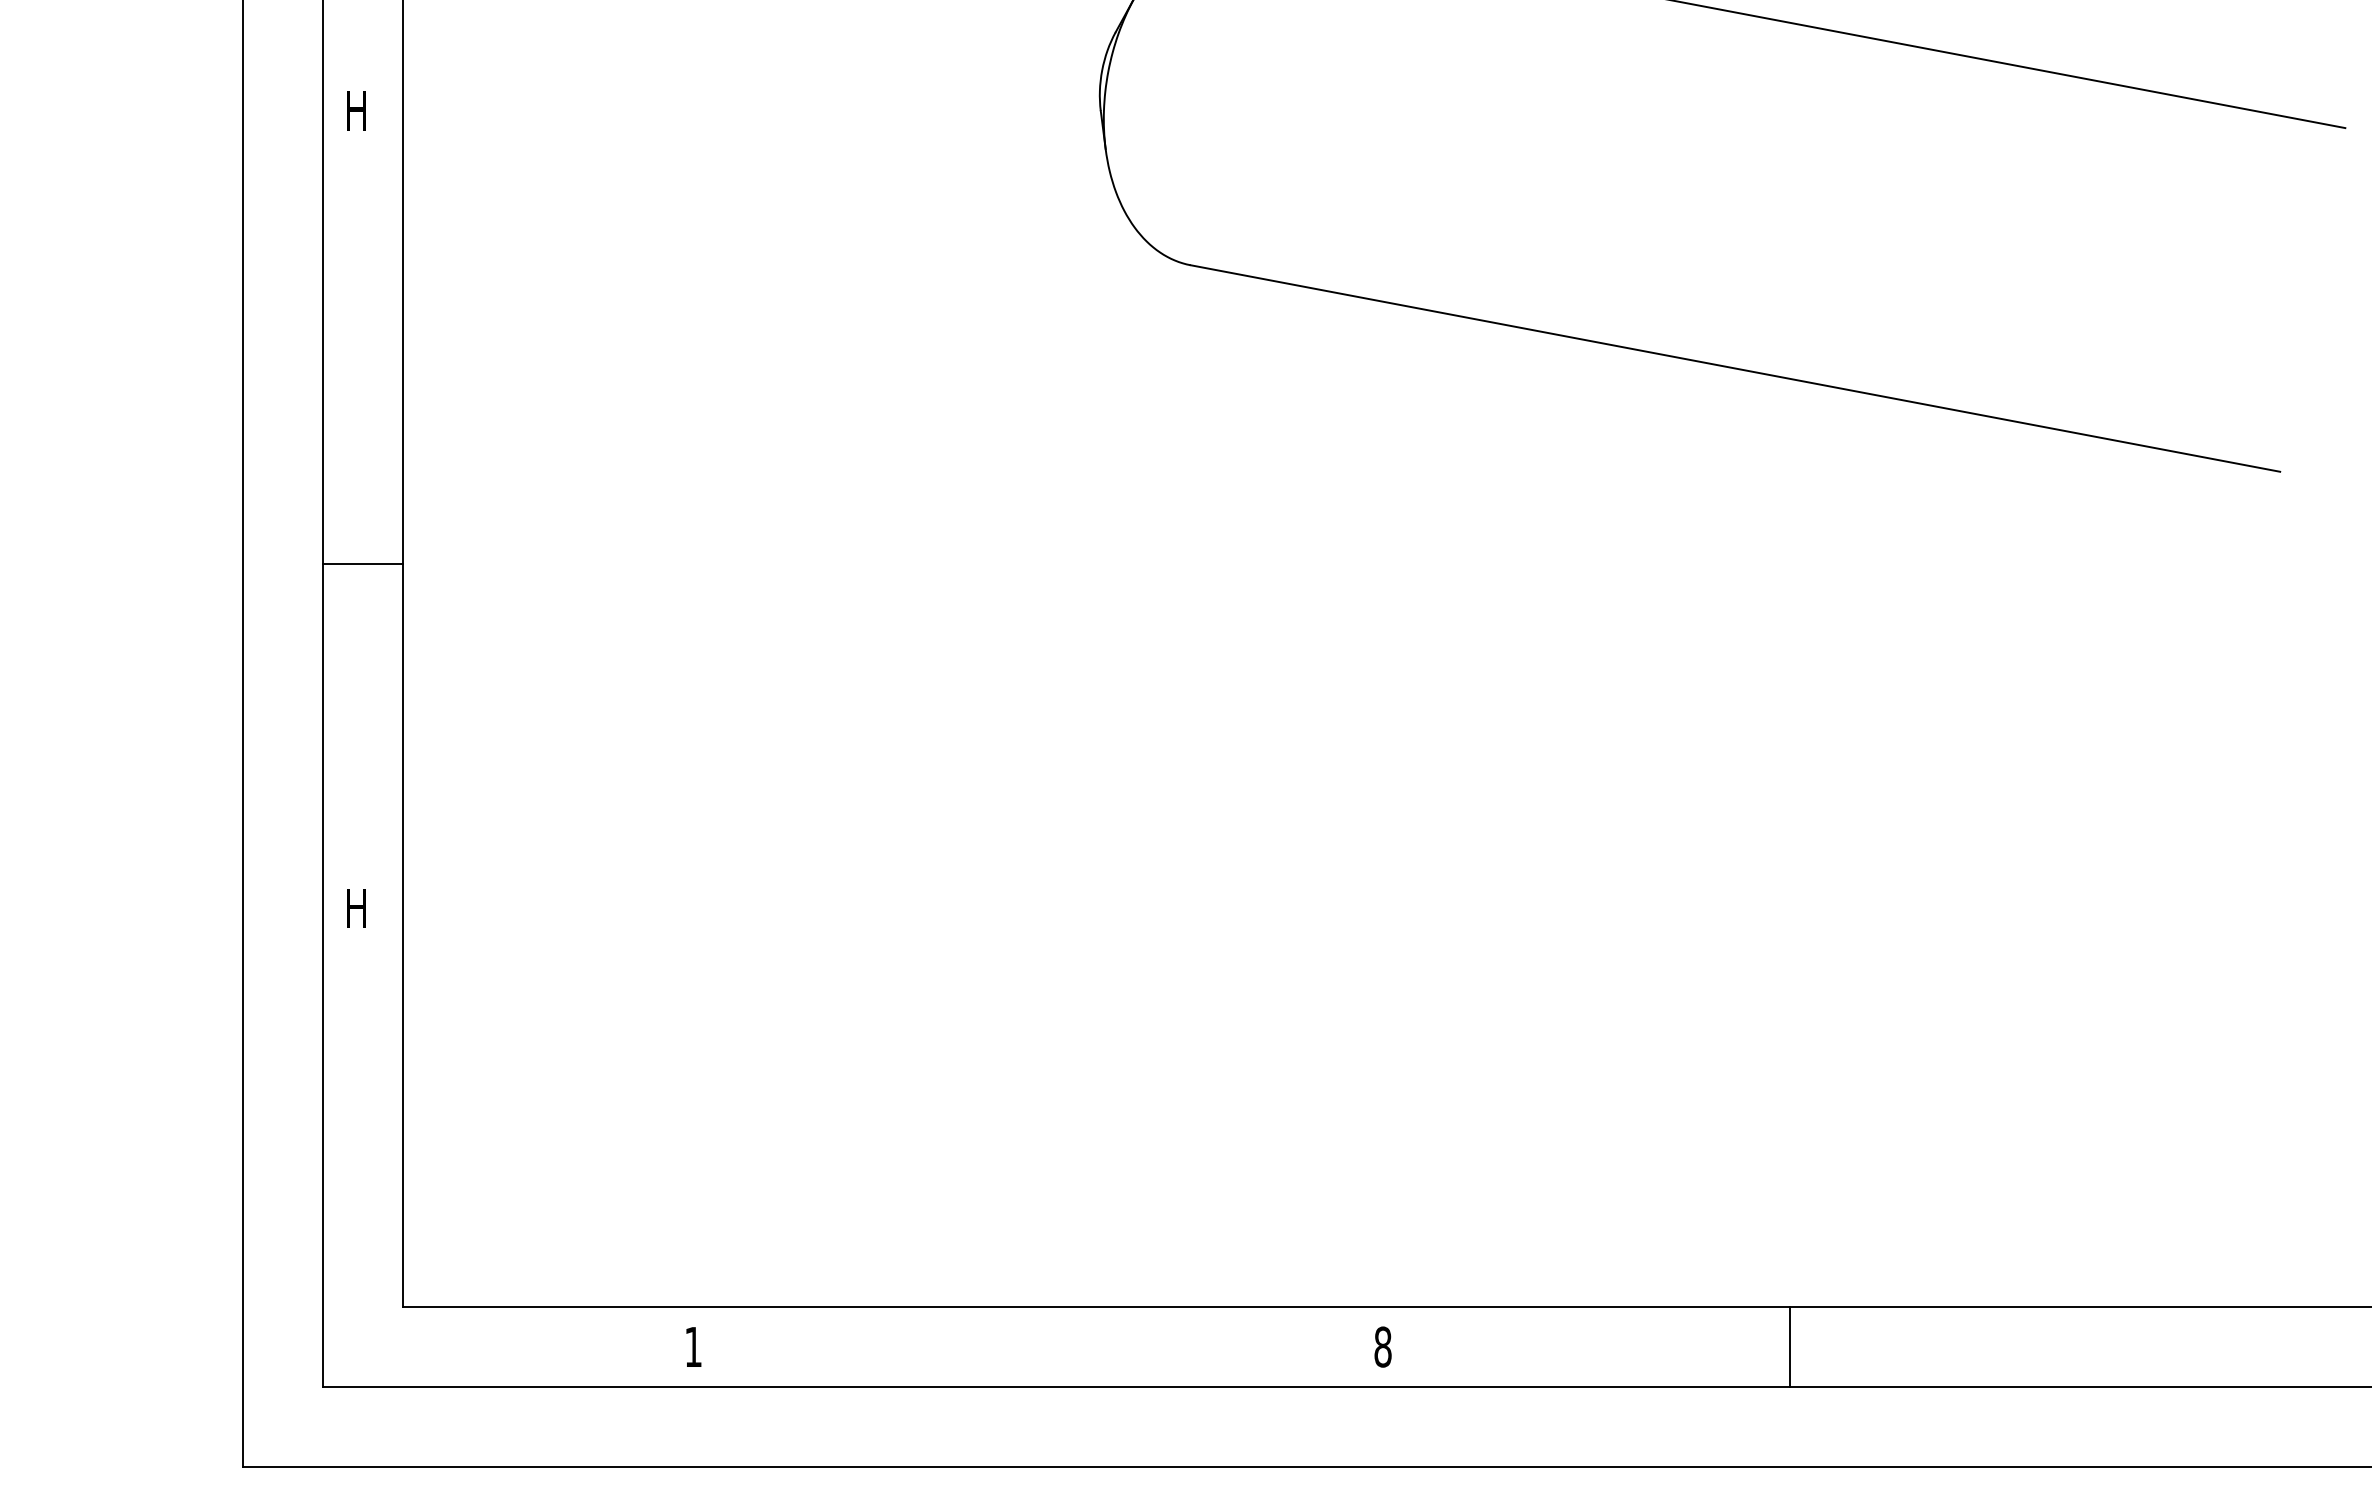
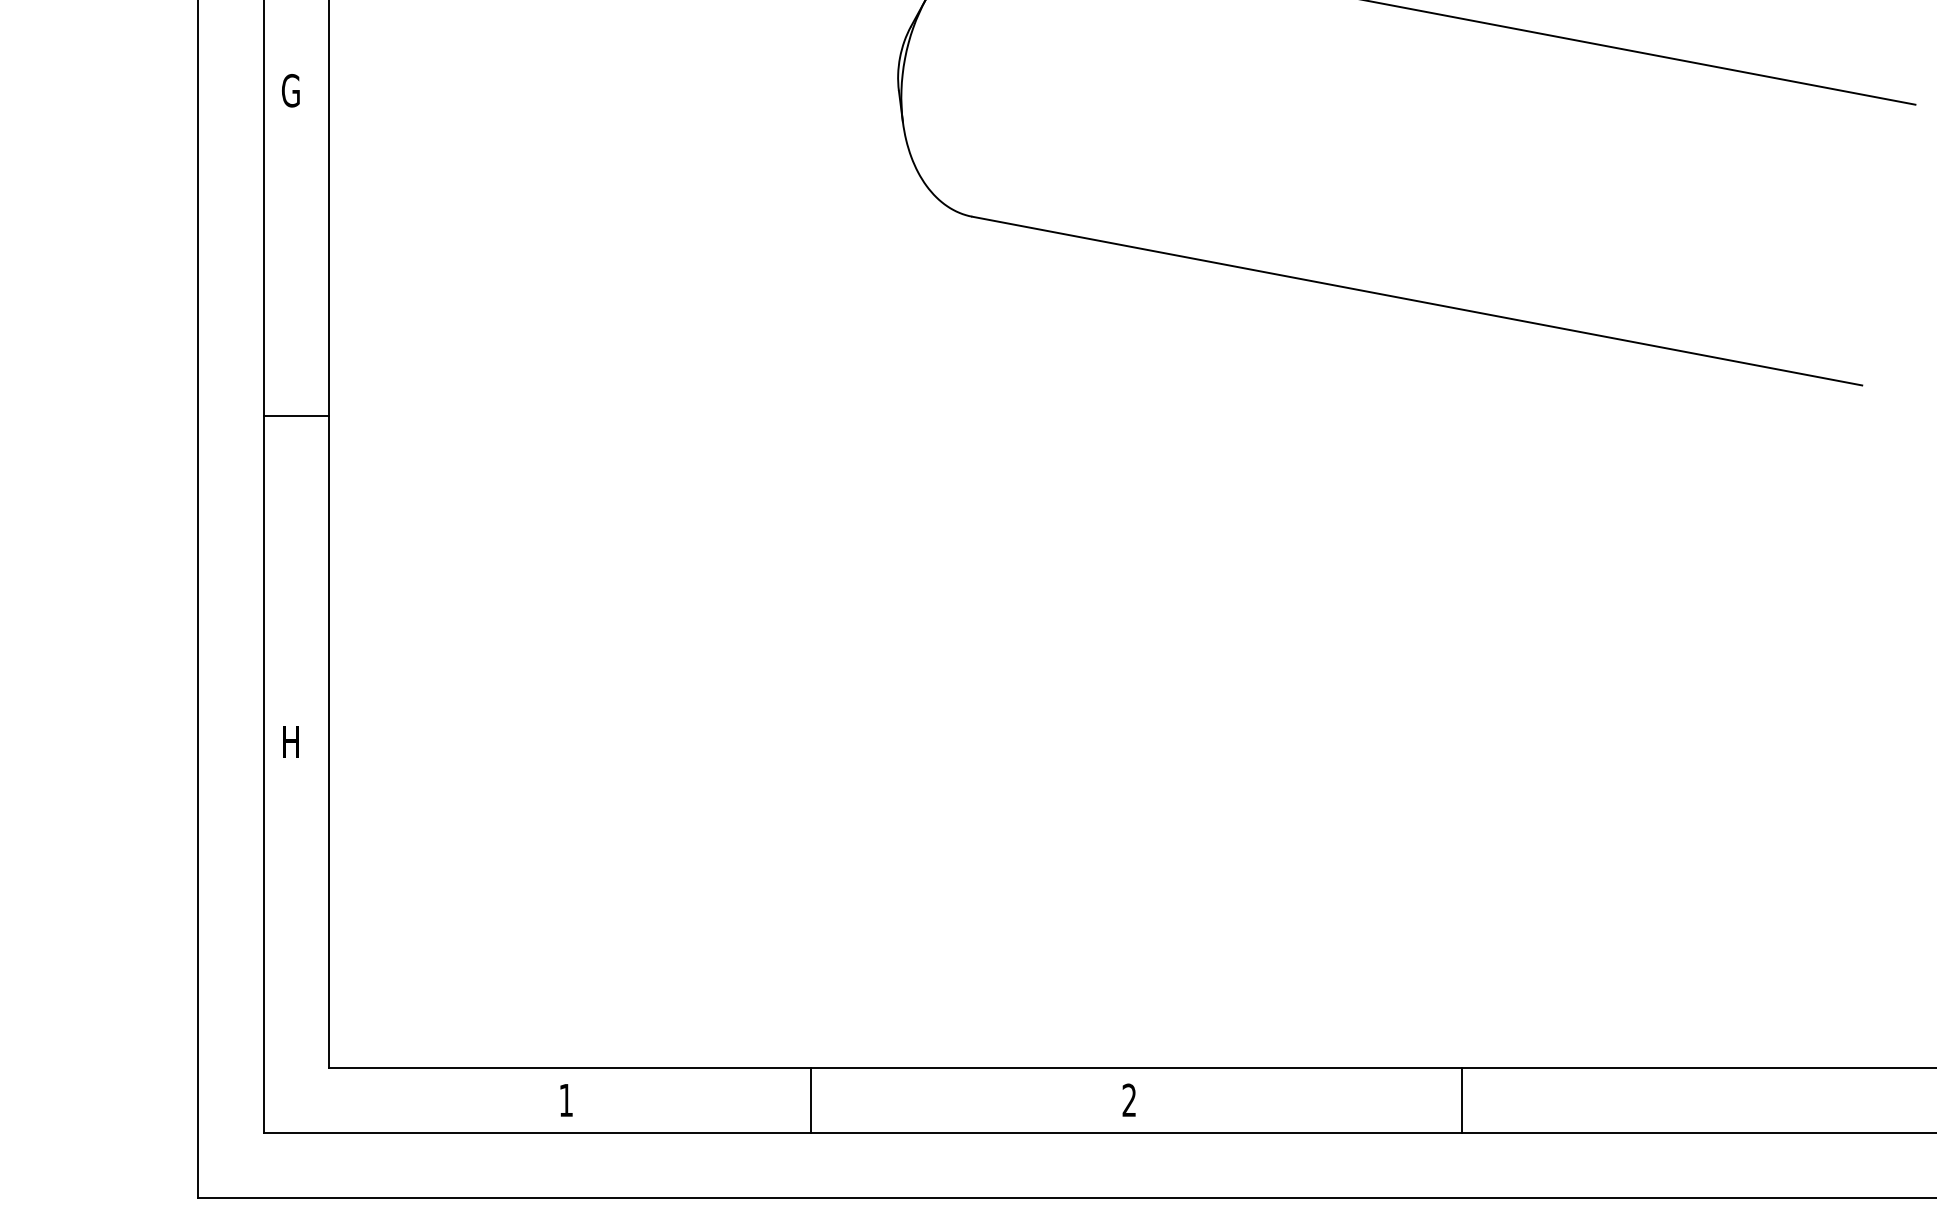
text: (356, 110) -> (290, 90), H -> G
line: (362, 563) -> (295, 416), moved
line: (992, 1346) -> (810, 1099), added
text: (1382, 1346) -> (1129, 1099), 8 -> 2

